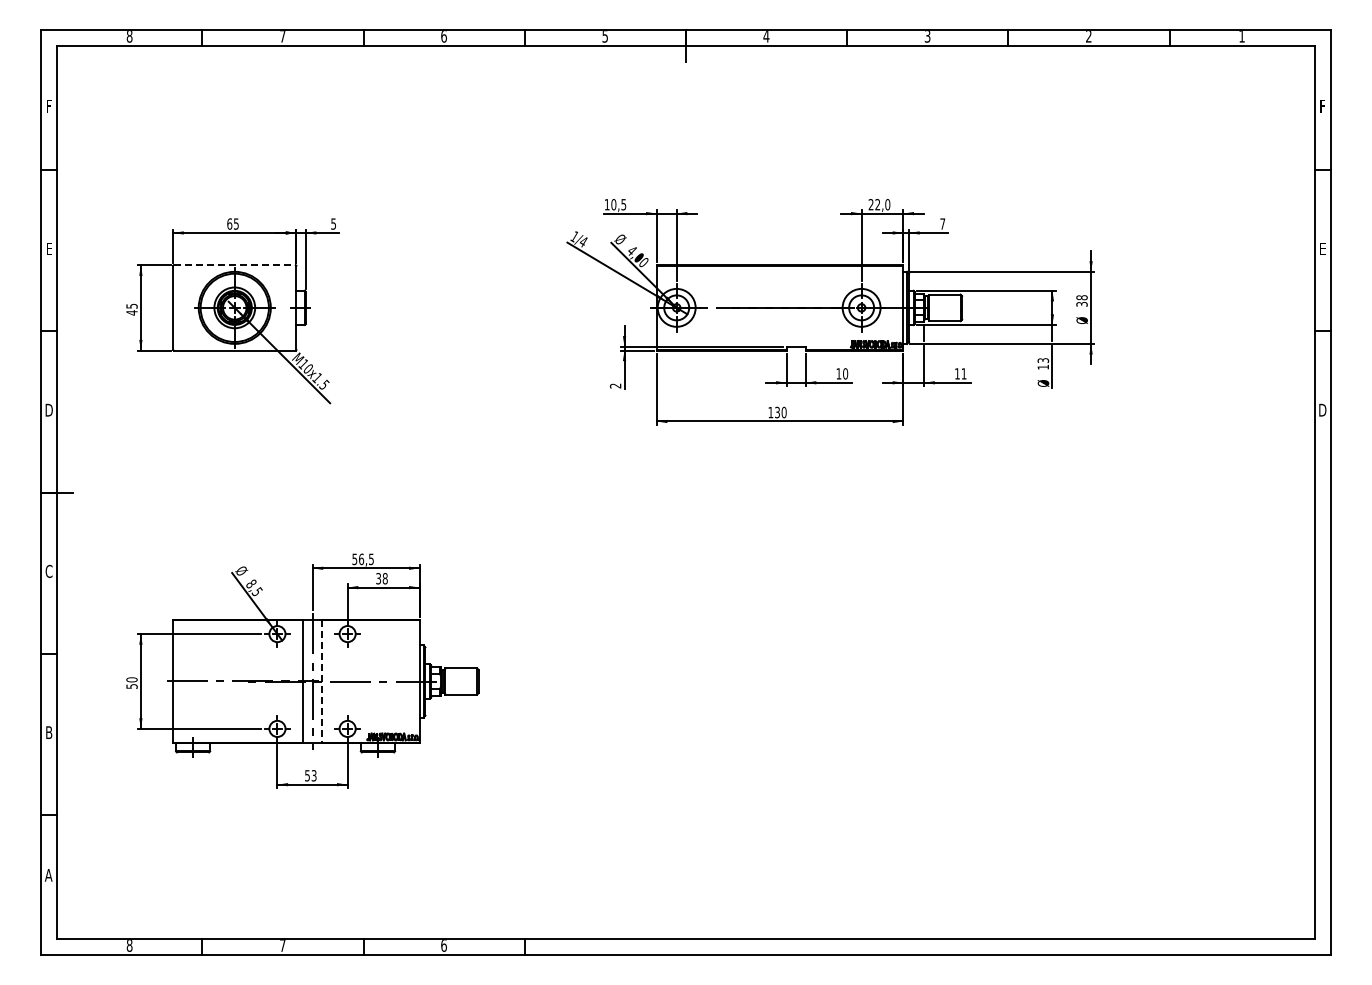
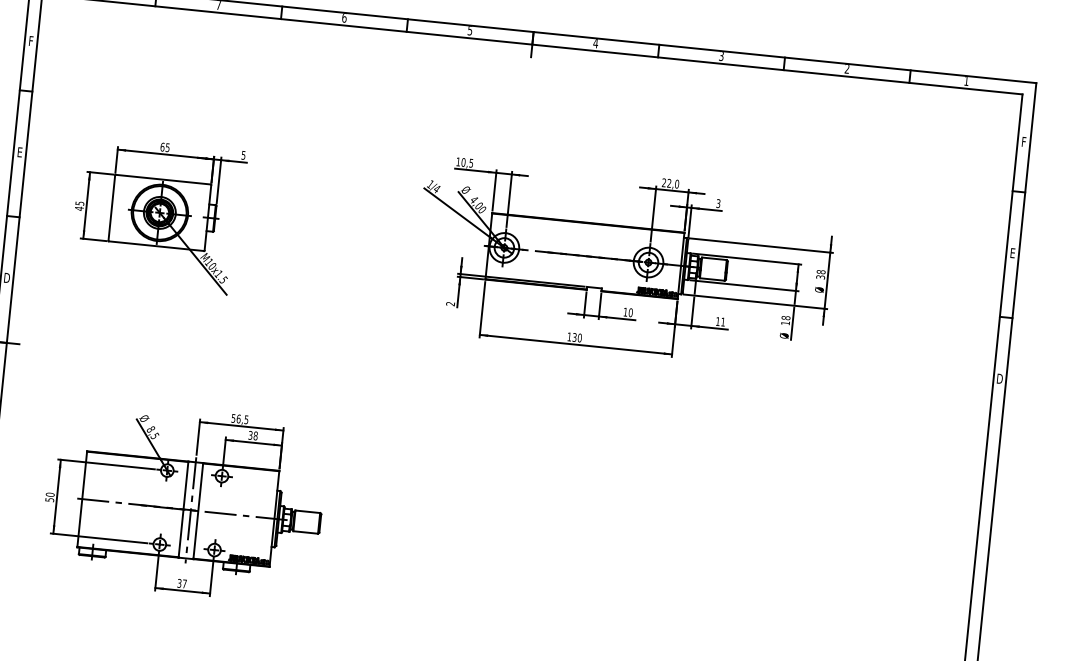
text: (942, 223) -> (718, 203), 7 -> 3
line: (235, 265) -> (163, 179), dashed -> solid
text: (1043, 360) -> (786, 317), 13 -> 18
line: (322, 682) -> (198, 511), dashed -> solid
text: (310, 775) -> (181, 583), 53 -> 37

